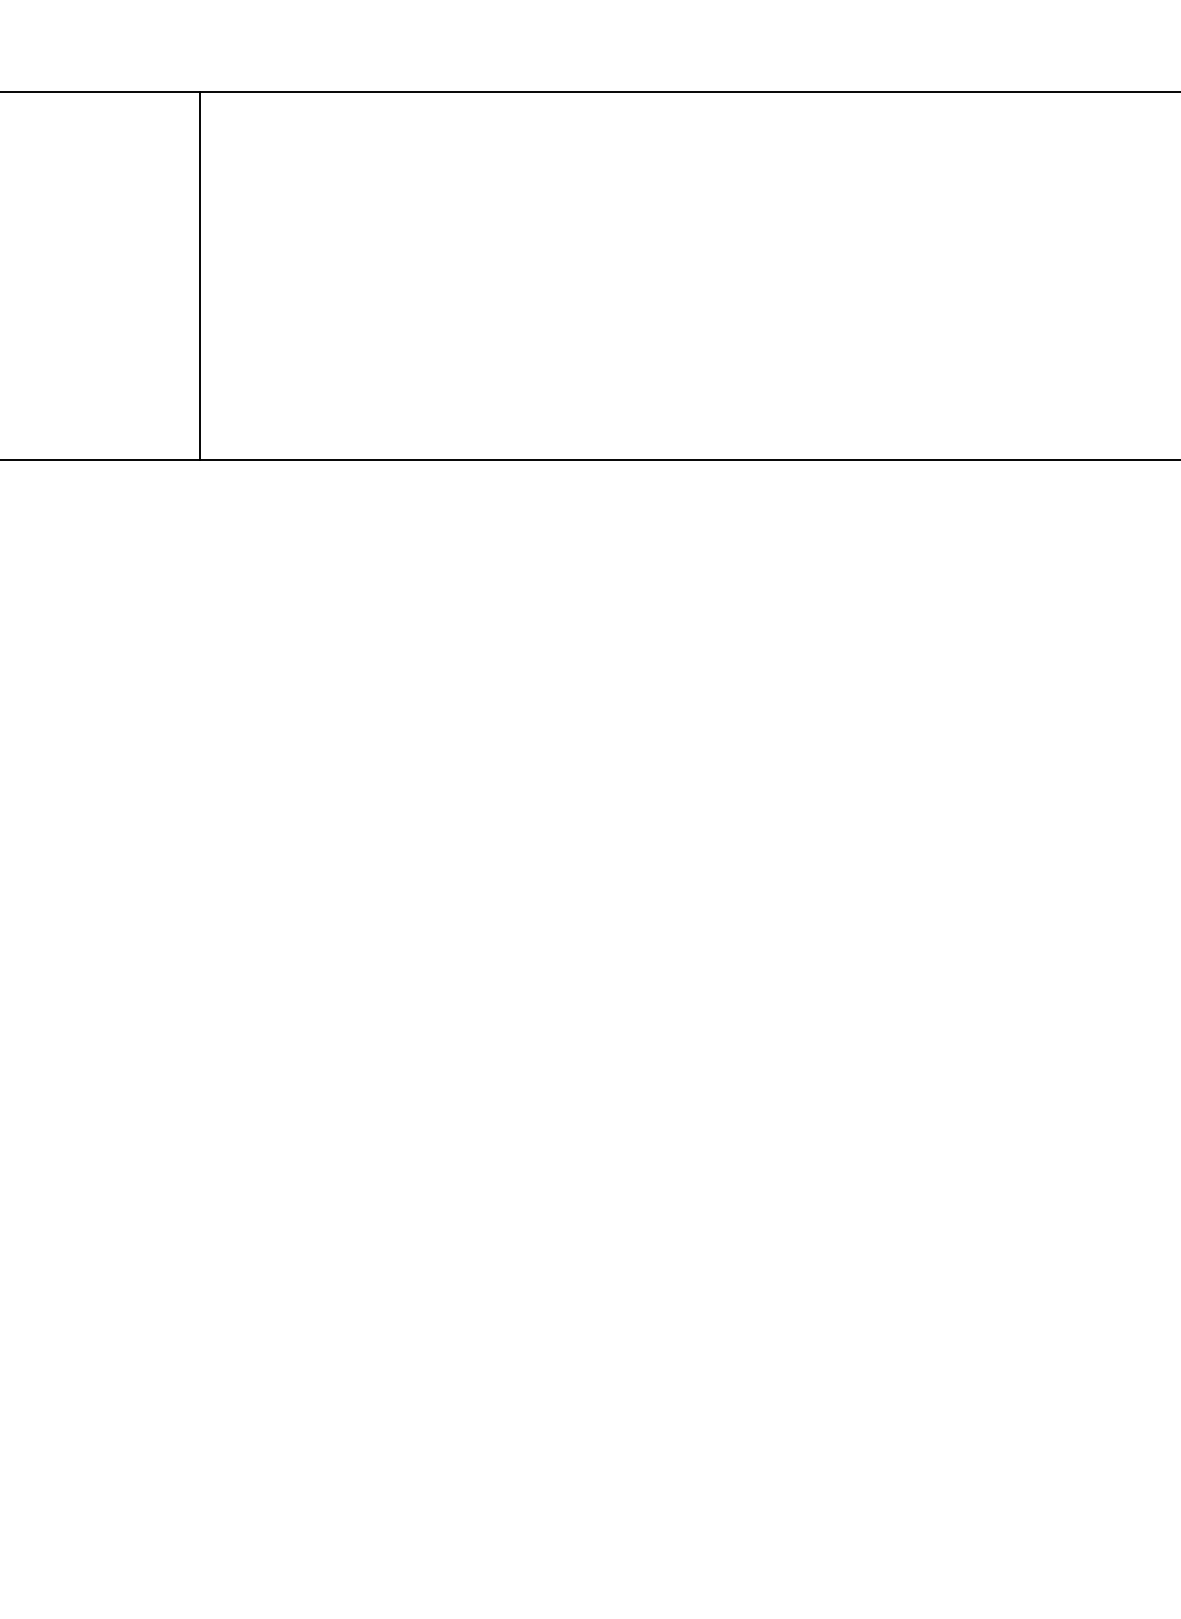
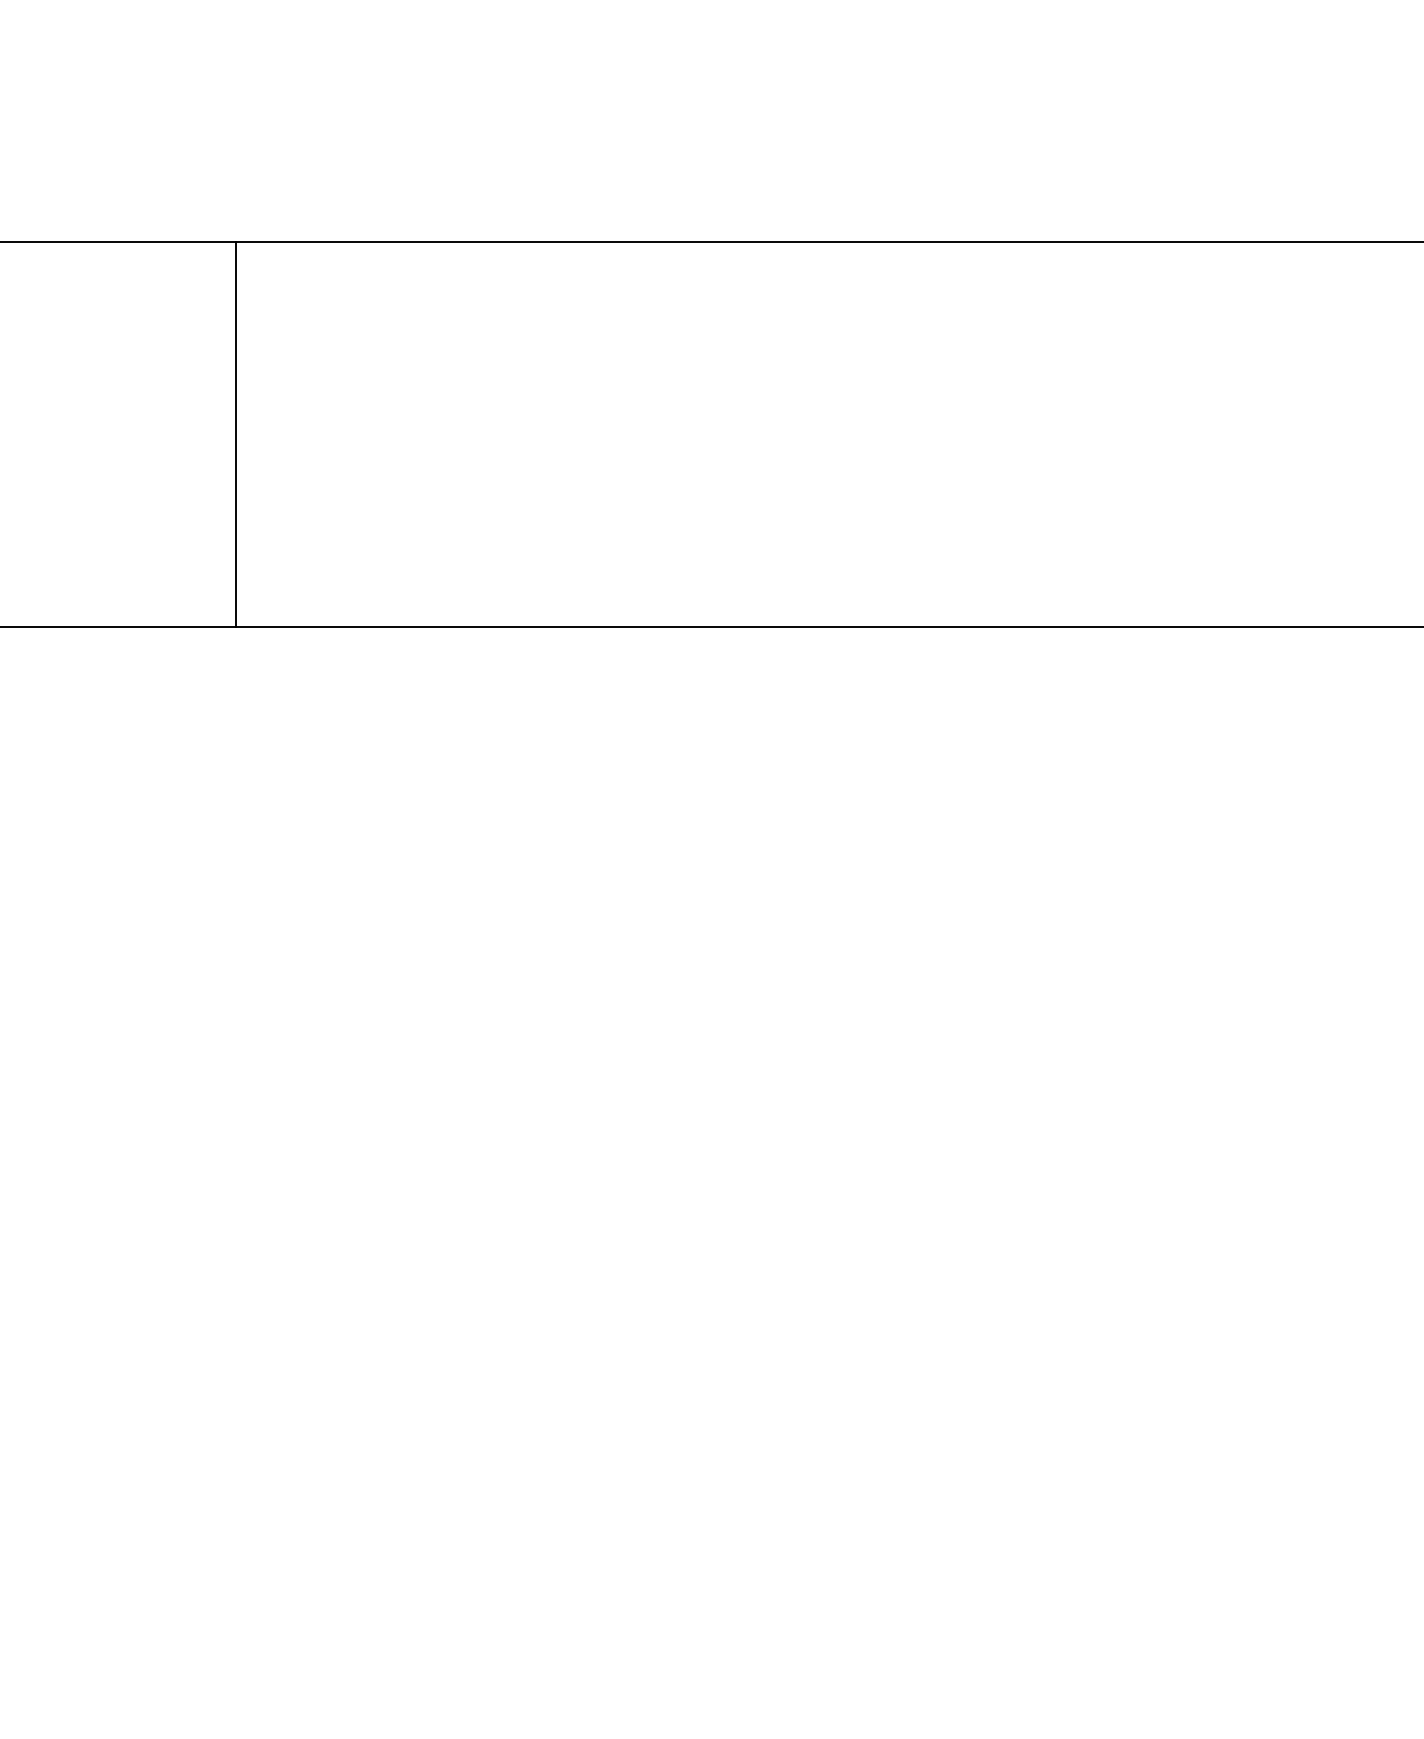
line: (200, 275) -> (235, 433), moved

